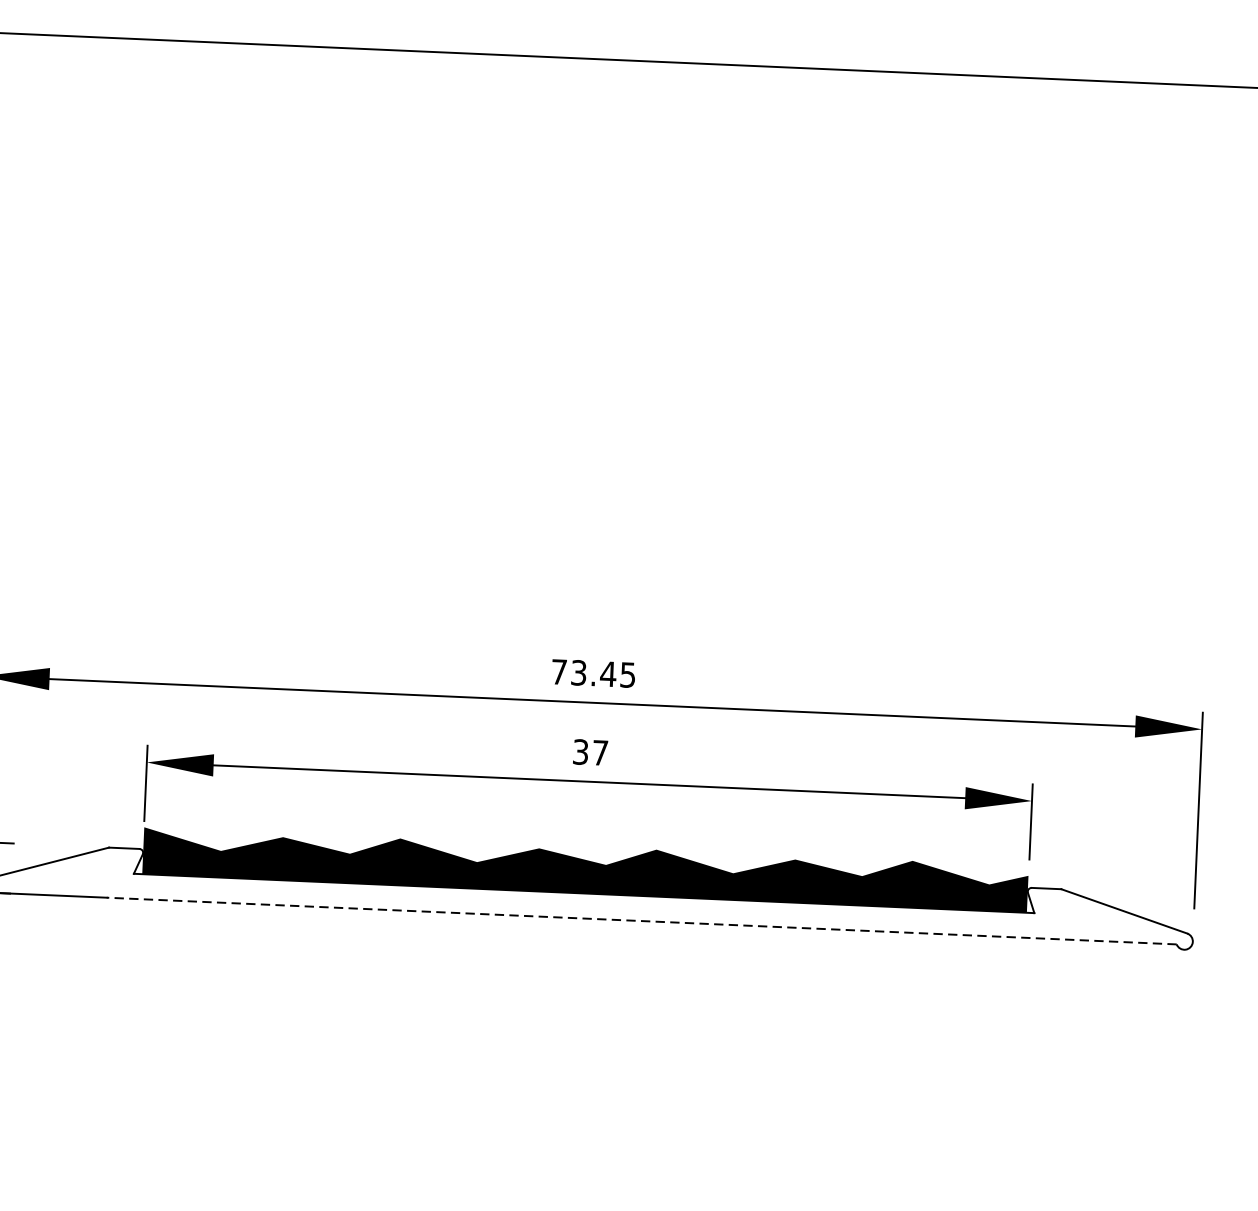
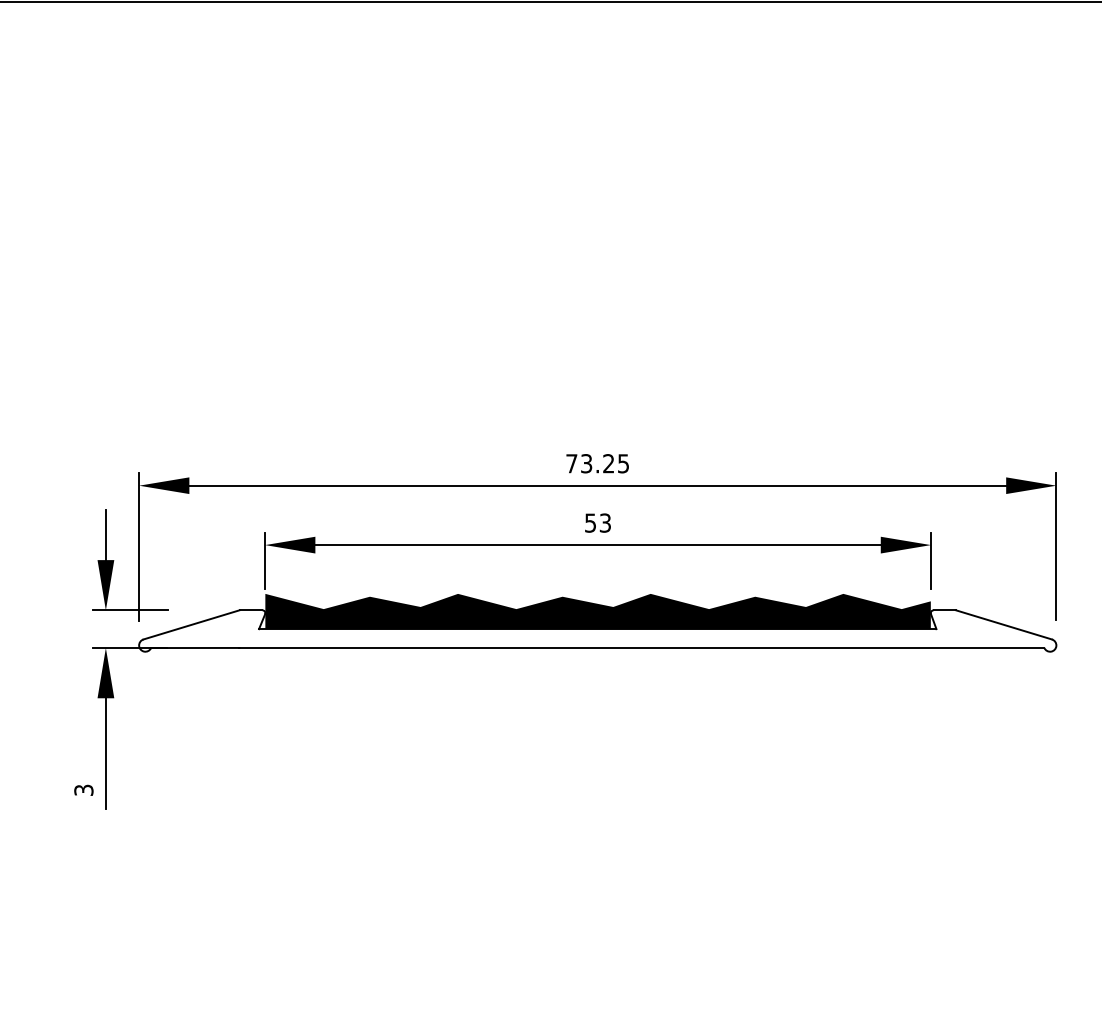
text: (608, 673) -> (608, 463), 73.45 -> 73.25
text: (589, 751) -> (597, 522), 37 -> 53
line: (641, 920) -> (641, 647), dashed -> solid

